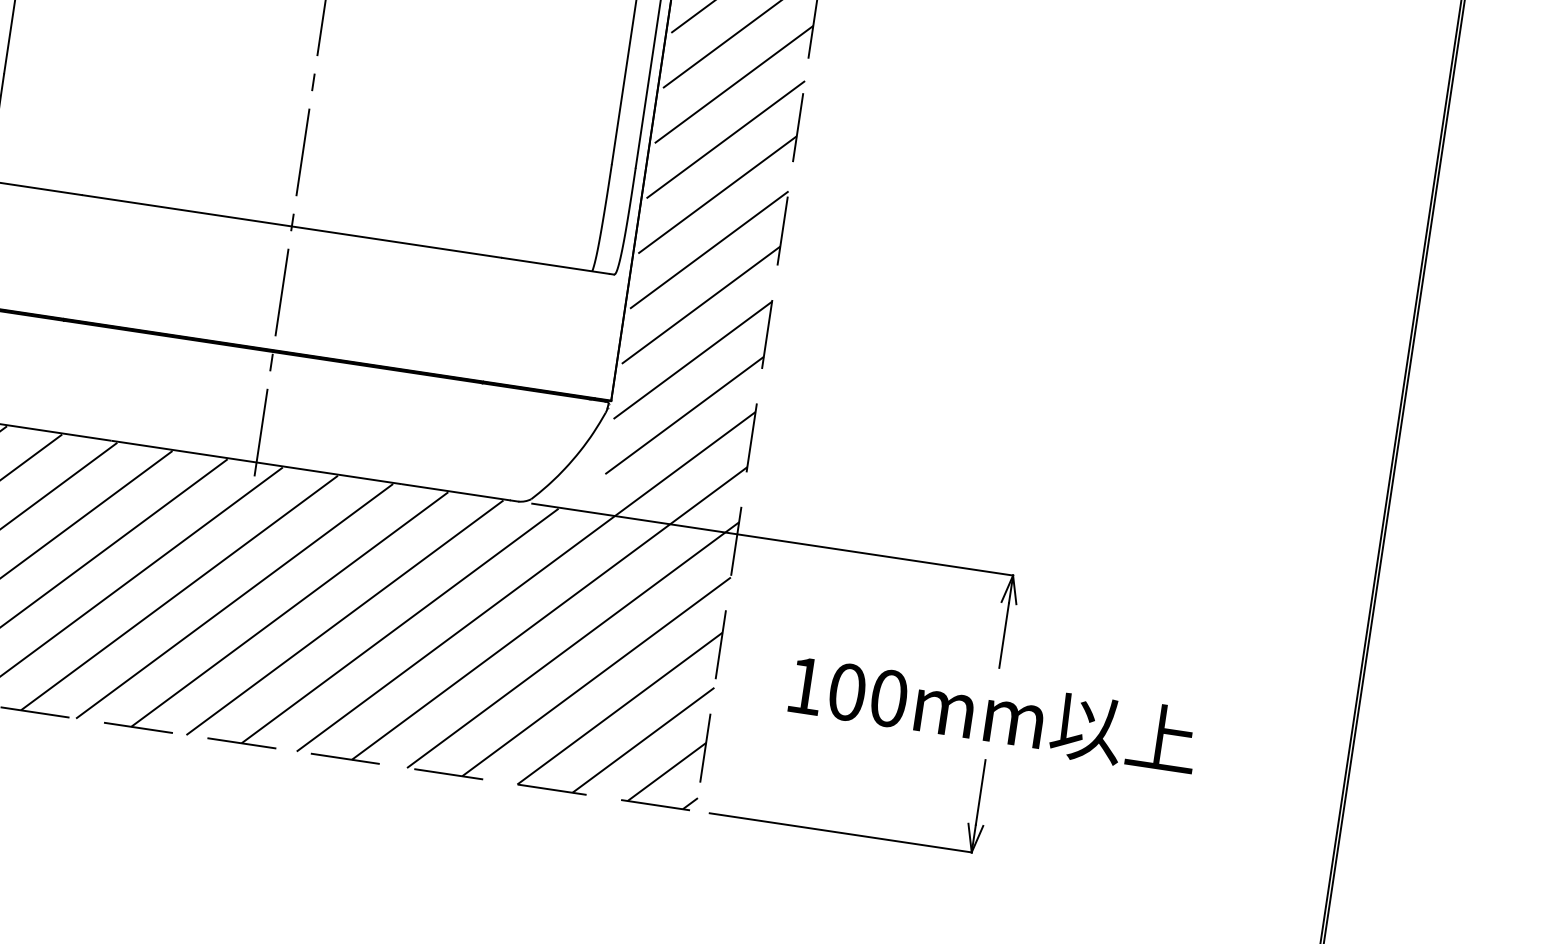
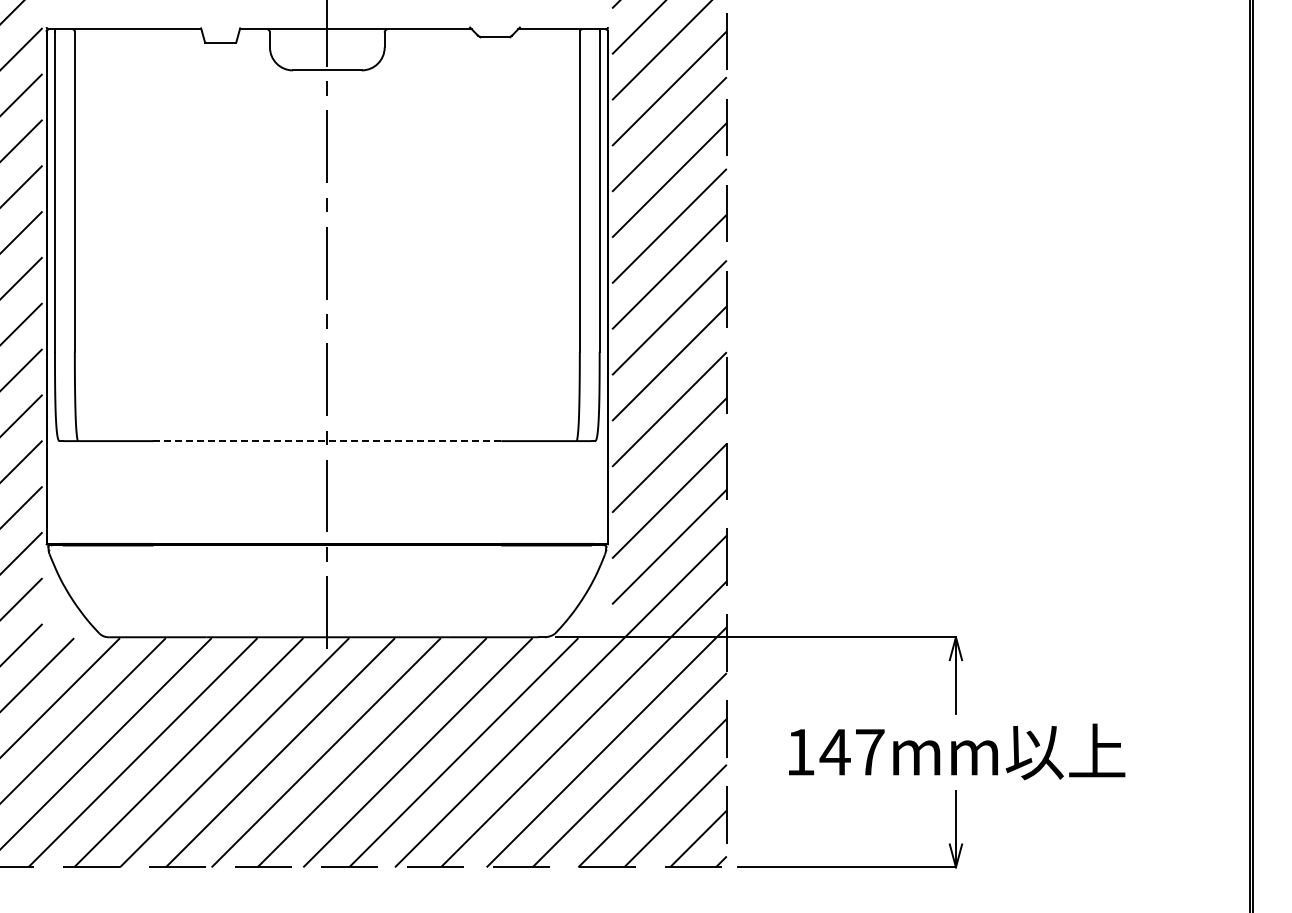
line: (292, 226) -> (327, 441), solid -> dashed
text: (866, 694) -> (851, 751), 100mm -> 147mm

